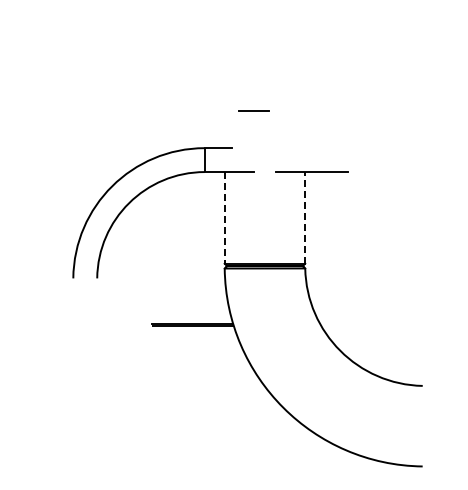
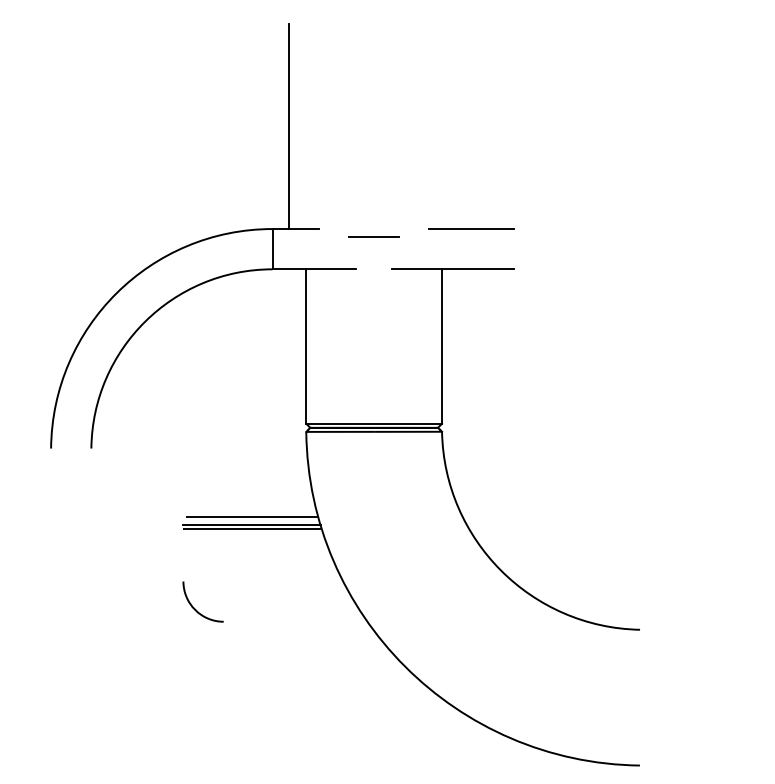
line: (214, 87) -> (289, 126), added
line: (253, 110) -> (373, 236), moved
line: (322, 148) -> (471, 229), added
line: (224, 217) -> (305, 345), dashed -> solid
line: (305, 217) -> (442, 345), dashed -> solid
line: (192, 319) -> (251, 517), added
arc: (159, 373) -> (196, 608), added

